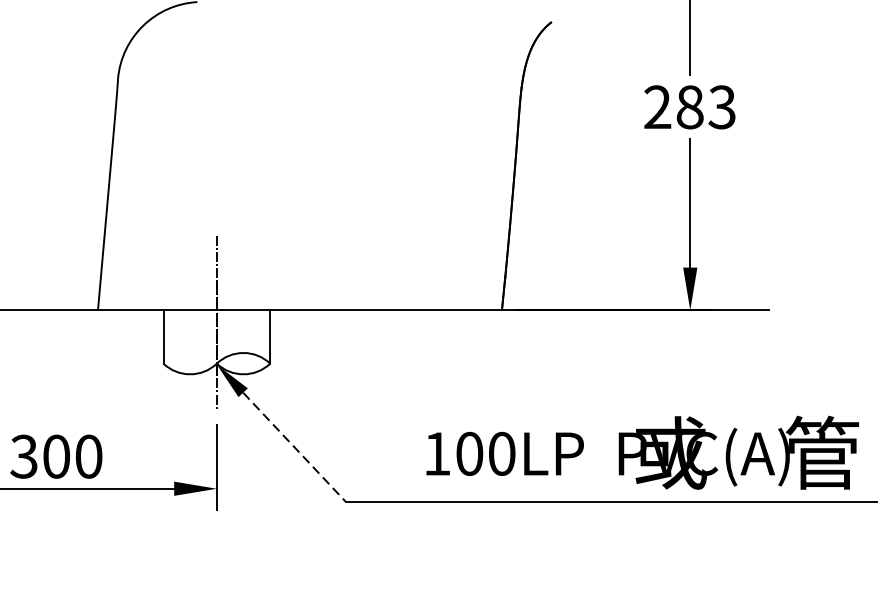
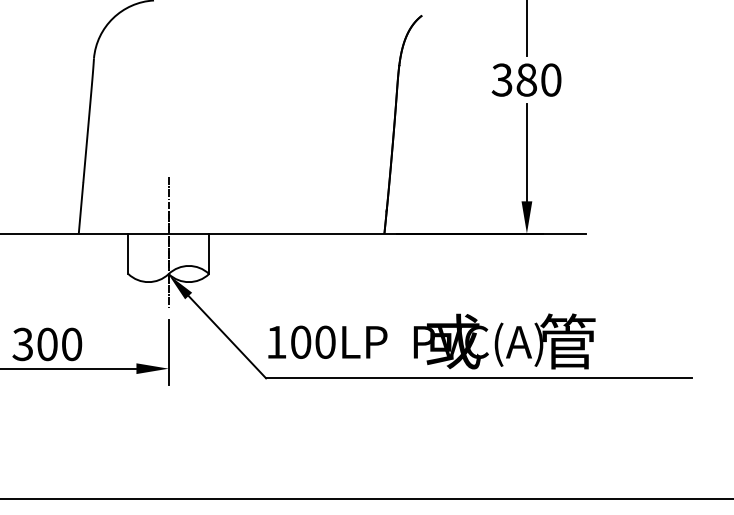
text: (689, 106) -> (526, 79), 283 -> 380
line: (294, 447) -> (227, 337), dashed -> solid
text: (642, 452) -> (431, 341), moved

